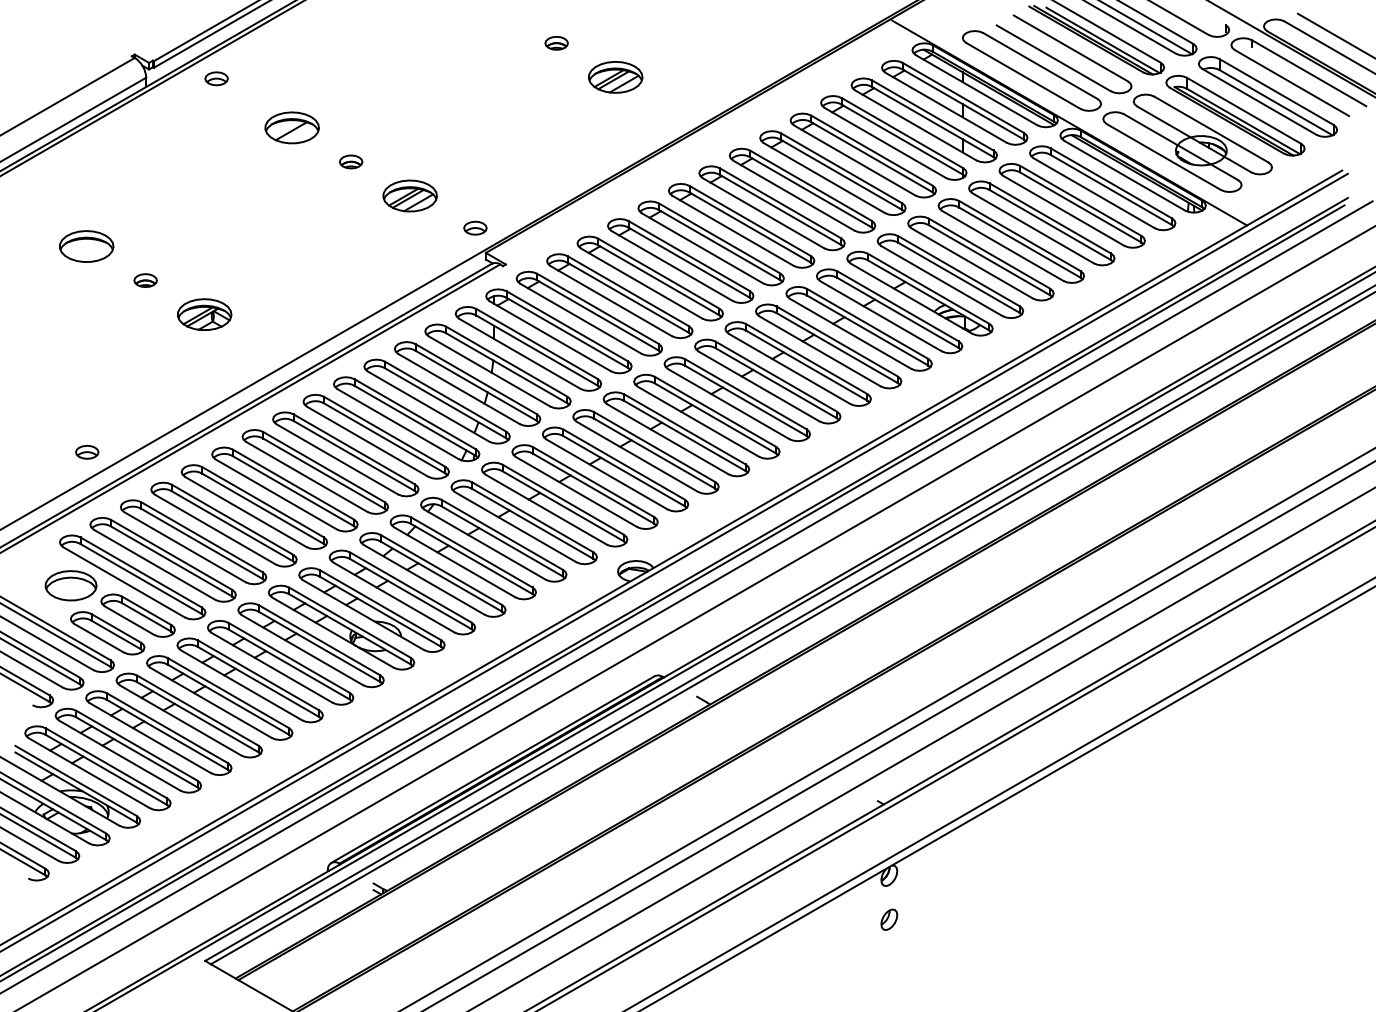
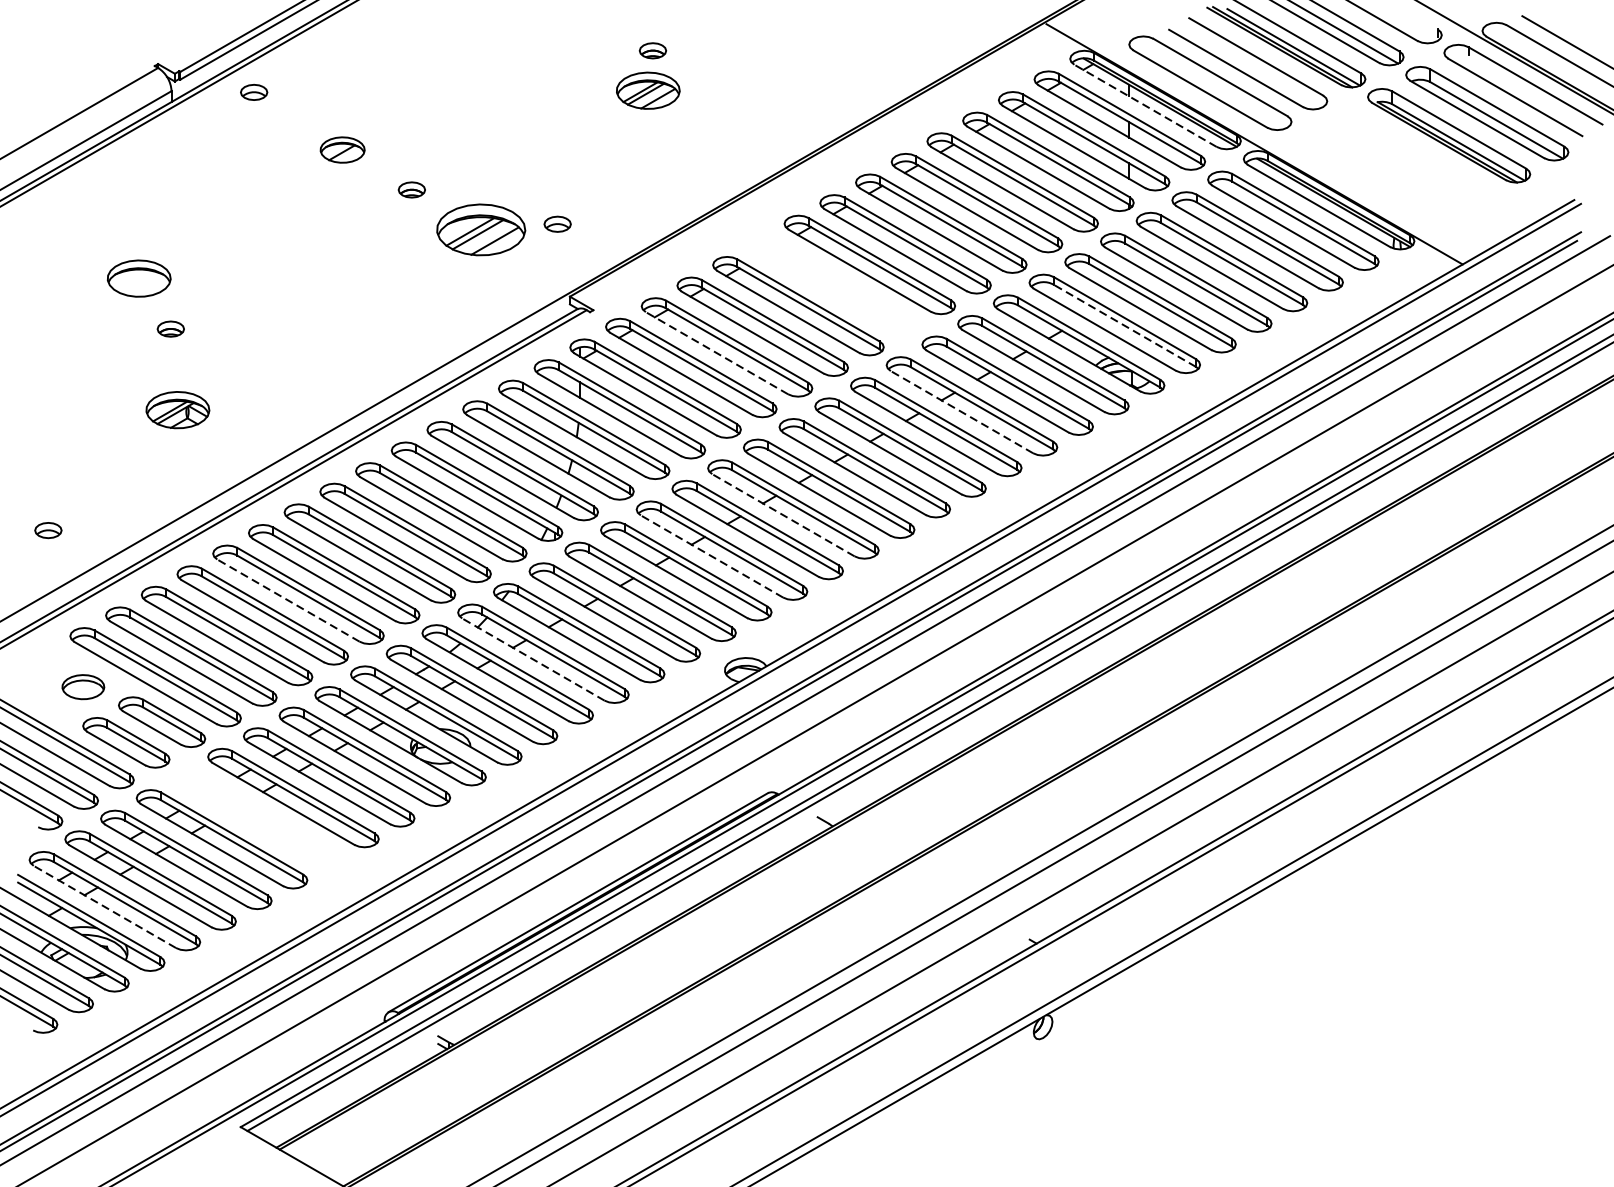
part: (615, 77) -> (648, 90), moved
line: (976, 89) -> (1145, 104), solid -> dashed
part: (291, 127) -> (341, 149), size x0.7
part: (1187, 142) -> (1392, 167), removed
part: (409, 195) -> (480, 229), size x1.4
part: (475, 227) -> (557, 223), moved
part: (710, 243) -> (833, 285), removed
part: (86, 246) -> (139, 278), moved
line: (958, 277) -> (1124, 325), solid -> dashed
line: (610, 300) -> (716, 352), solid -> dashed
part: (204, 314) -> (177, 409), moved
line: (819, 351) -> (961, 412), solid -> dashed
line: (667, 439) -> (782, 515), solid -> dashed
part: (87, 451) -> (48, 529), moved
line: (606, 474) -> (711, 556), solid -> dashed
line: (245, 511) -> (287, 599), solid -> dashed
line: (454, 562) -> (533, 659), solid -> dashed
part: (70, 585) -> (82, 686), size x0.7
part: (219, 697) -> (257, 818), removed
line: (88, 772) -> (103, 906), solid -> dashed
part: (889, 919) -> (1043, 1078), removed

